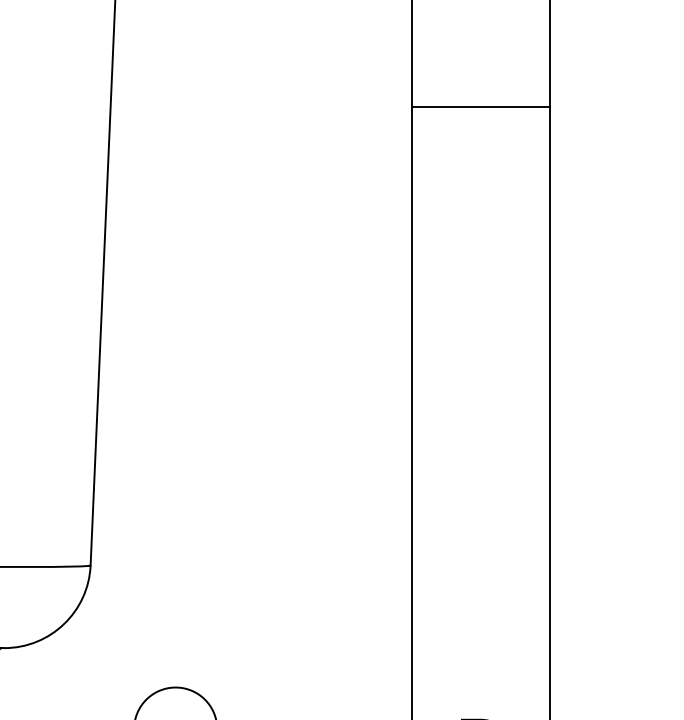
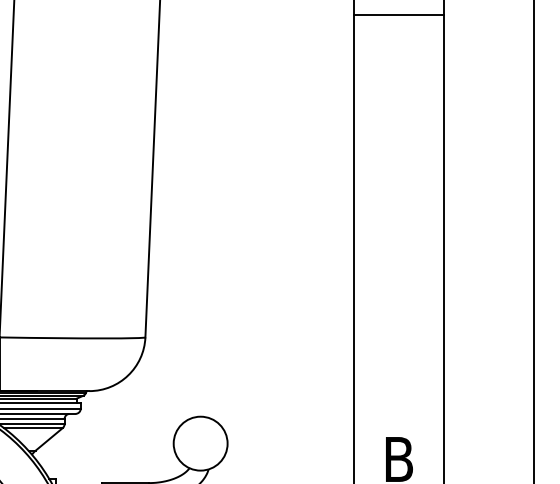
line: (480, 106) -> (398, 14), moved

